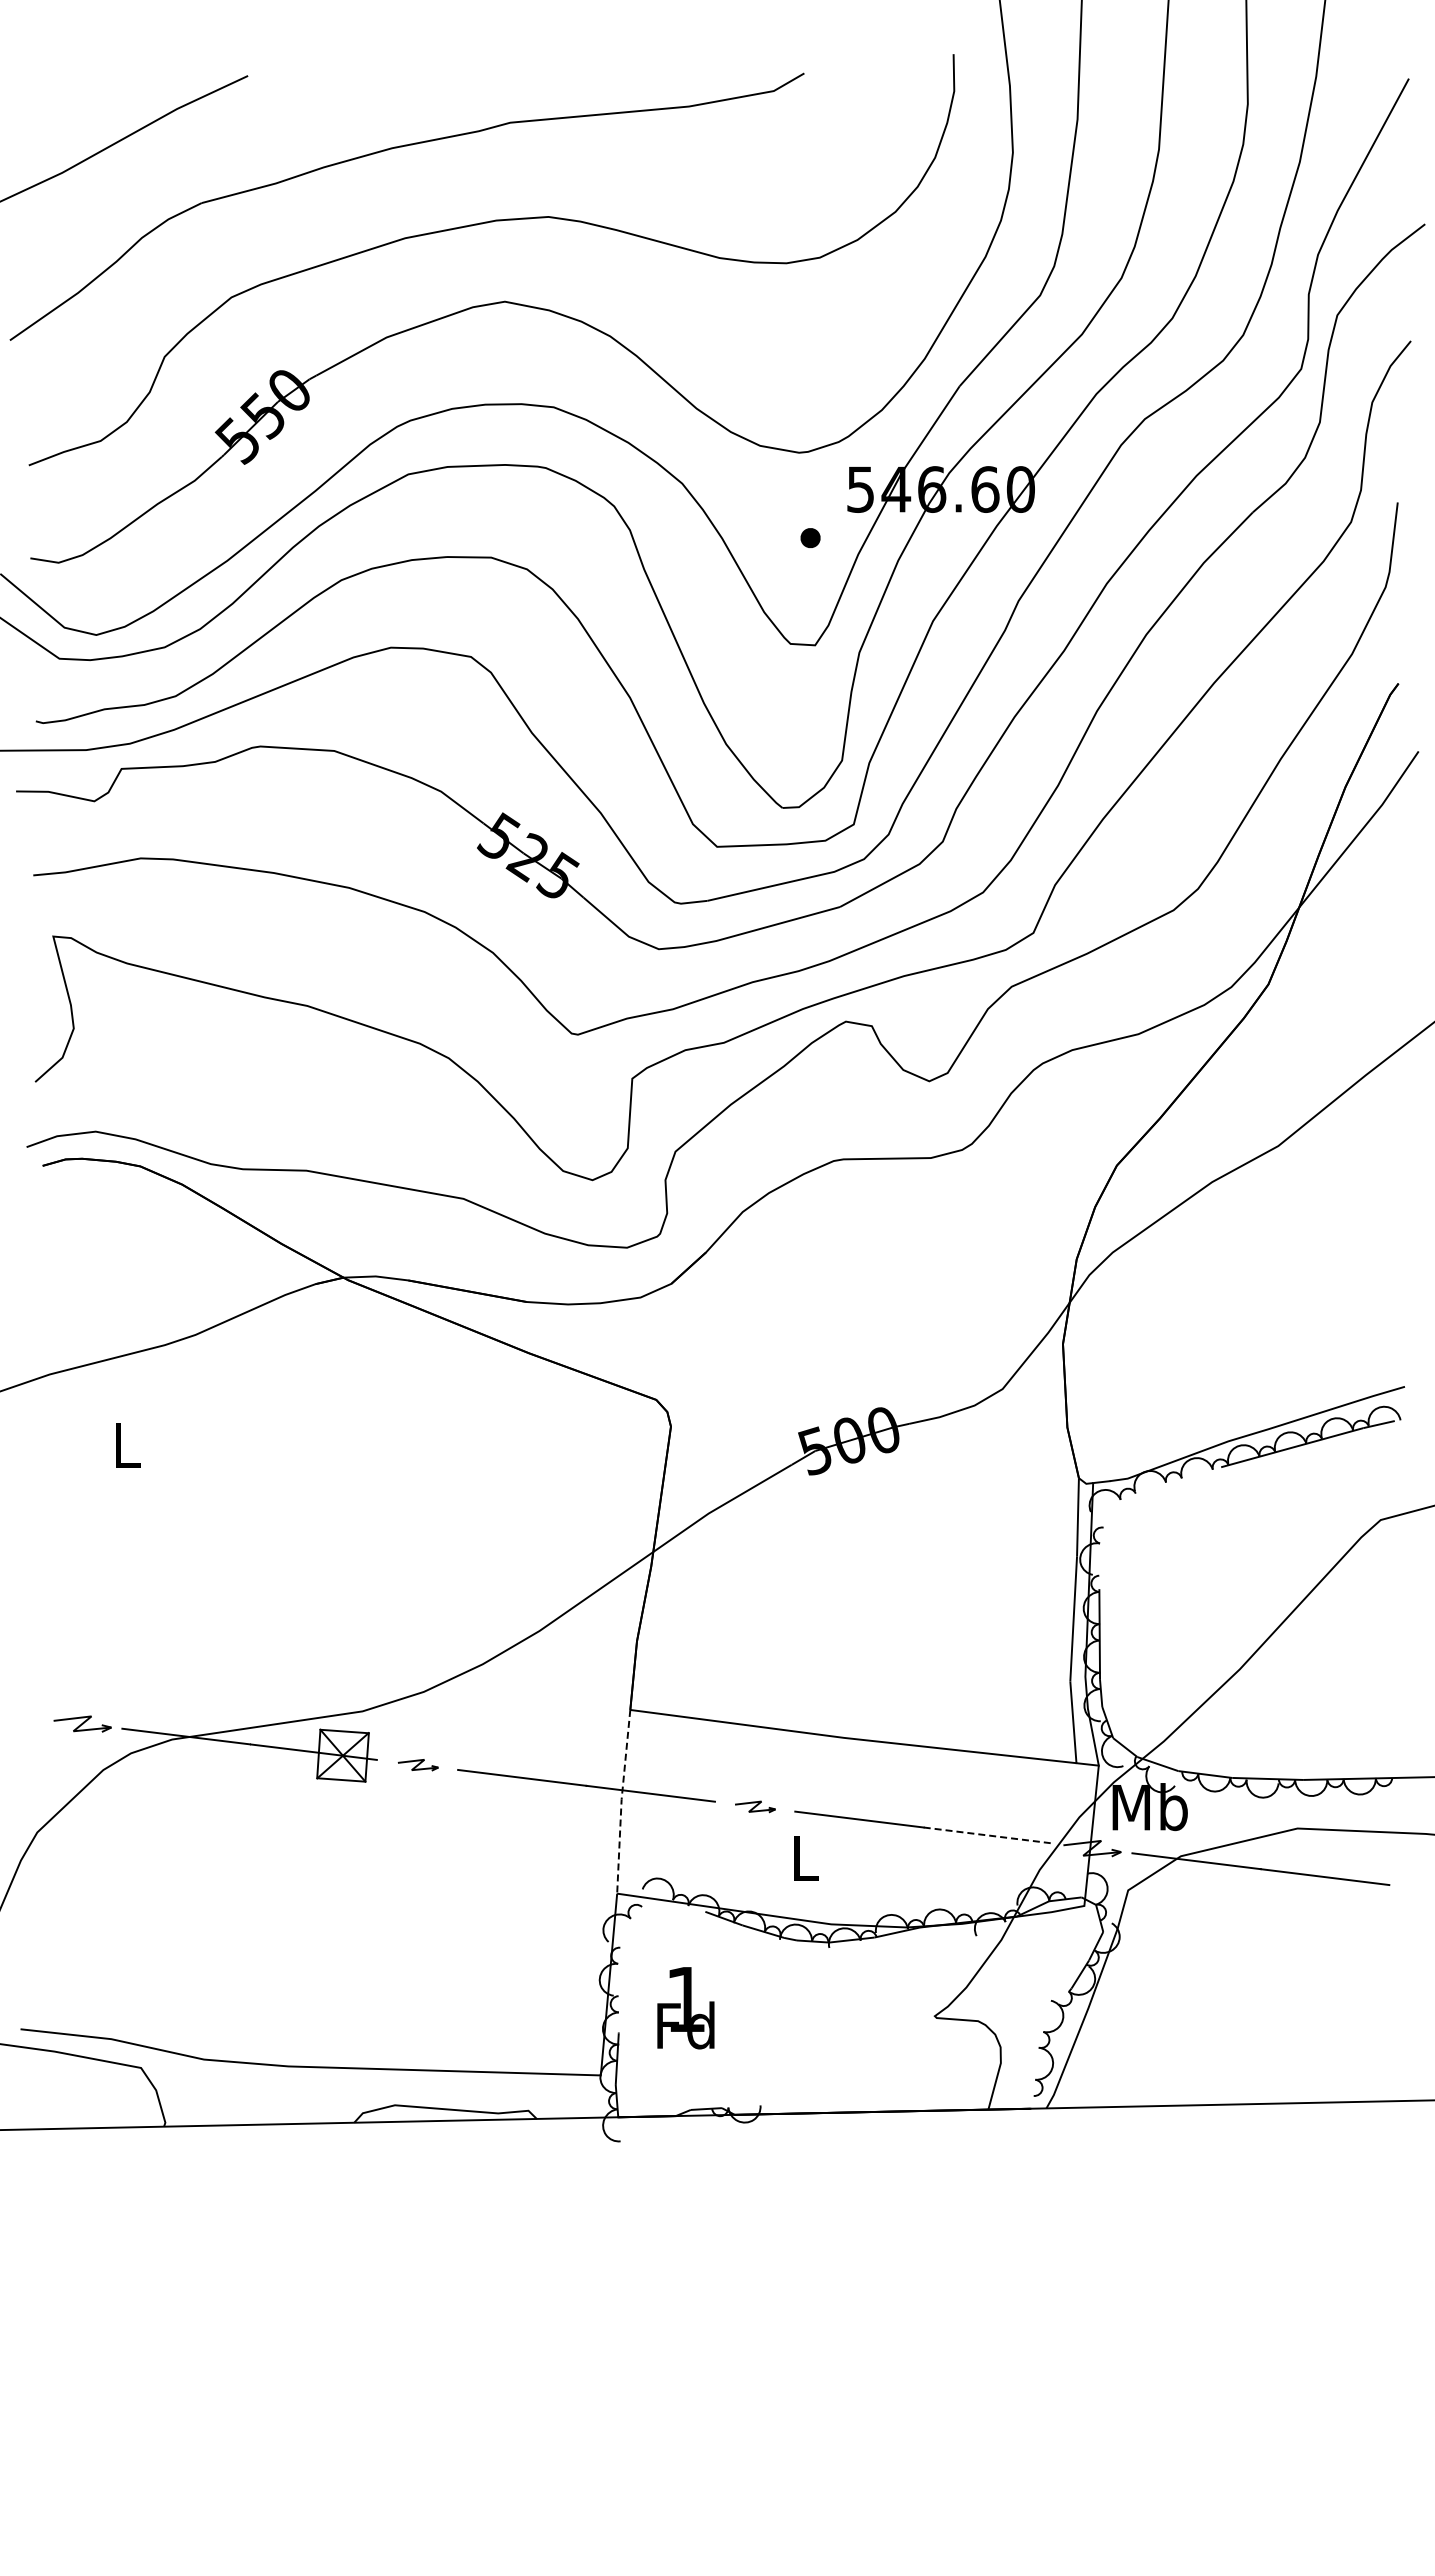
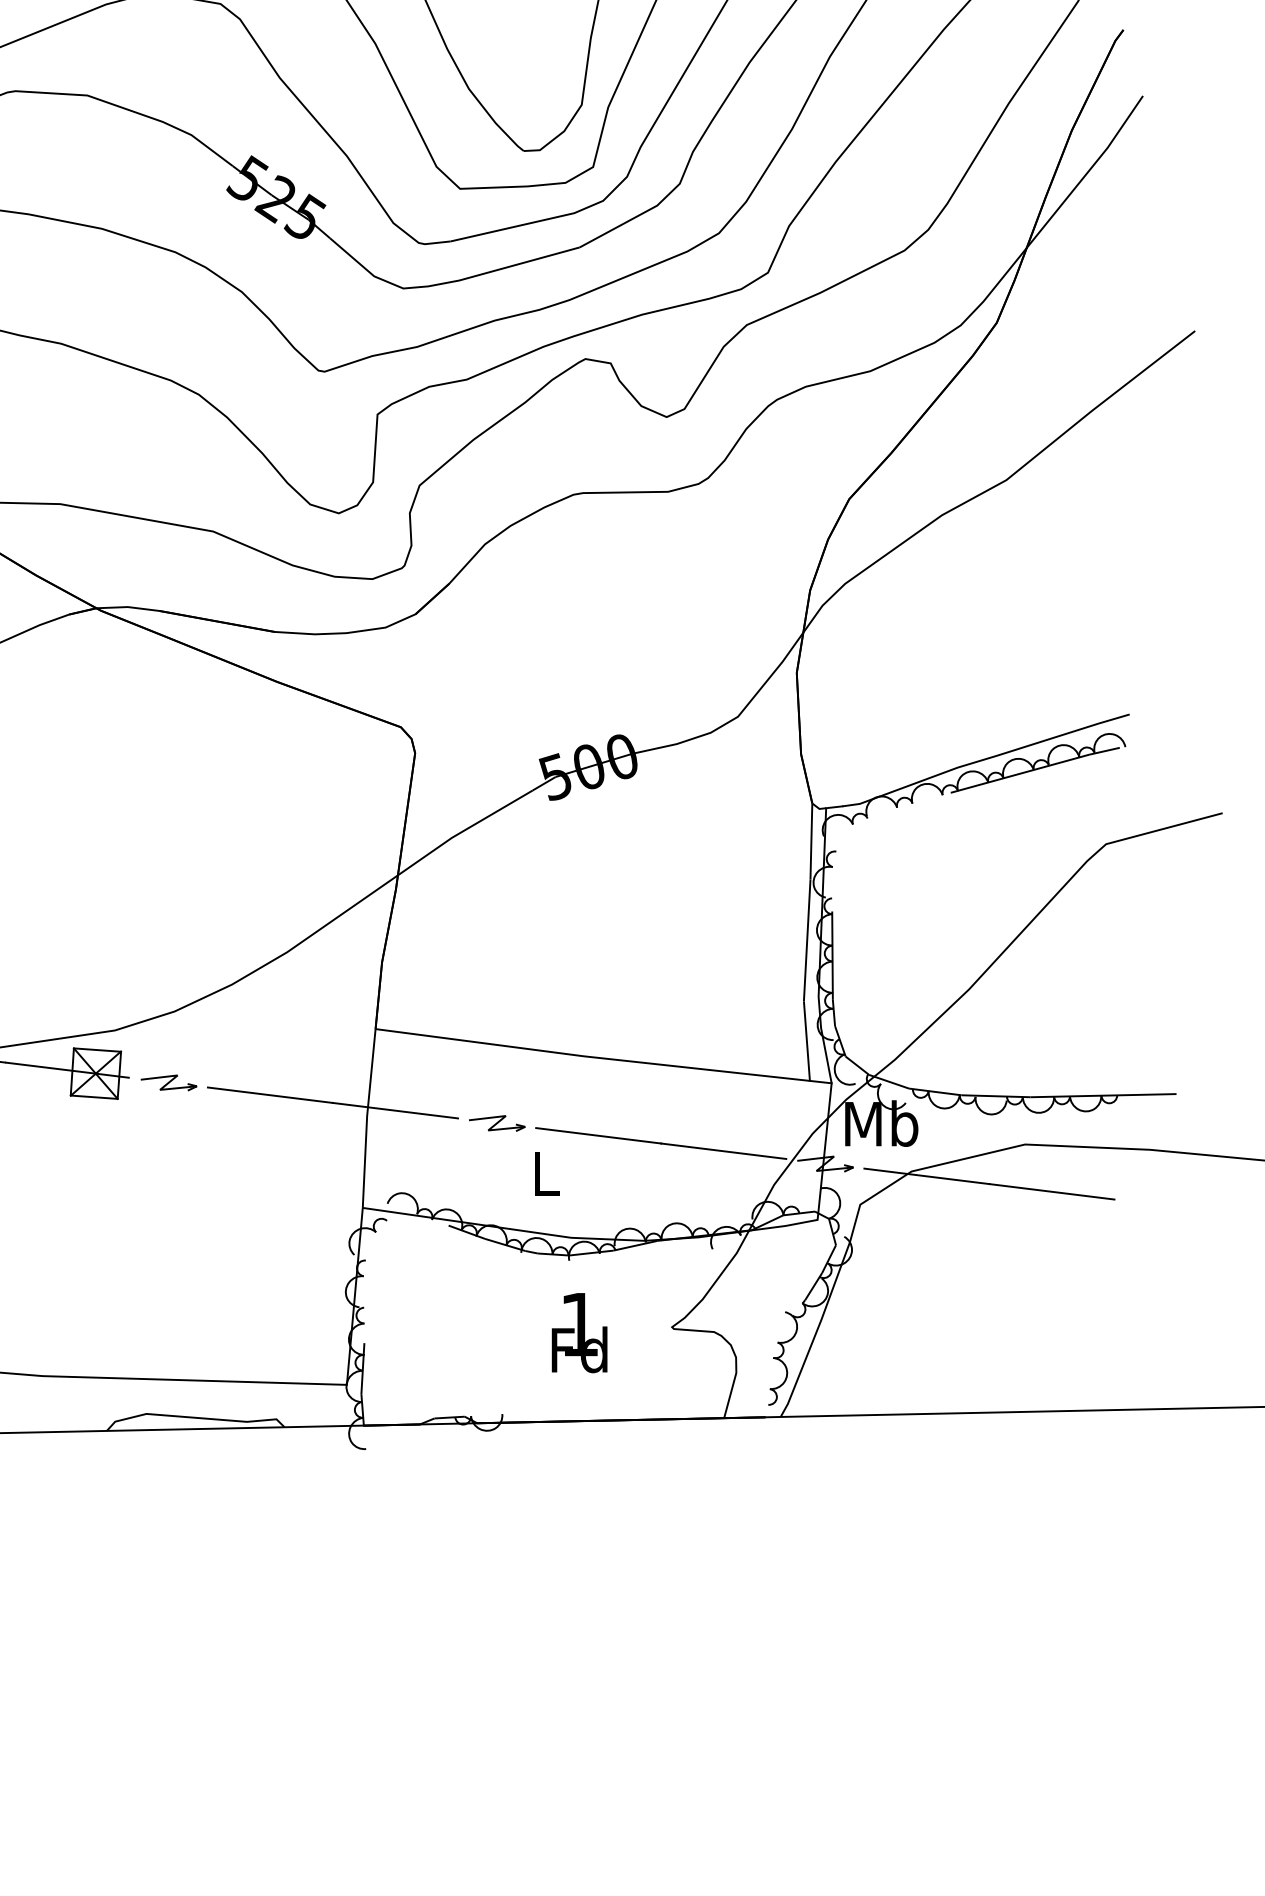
part: (418, 1764) -> (169, 1082), size x1.43
line: (621, 1801) -> (367, 1118), dashed -> solid
part: (755, 1806) -> (497, 1123), size x1.43
line: (987, 1835) -> (723, 1151), dashed -> solid
text: (685, 2008) -> (579, 1333), moved

